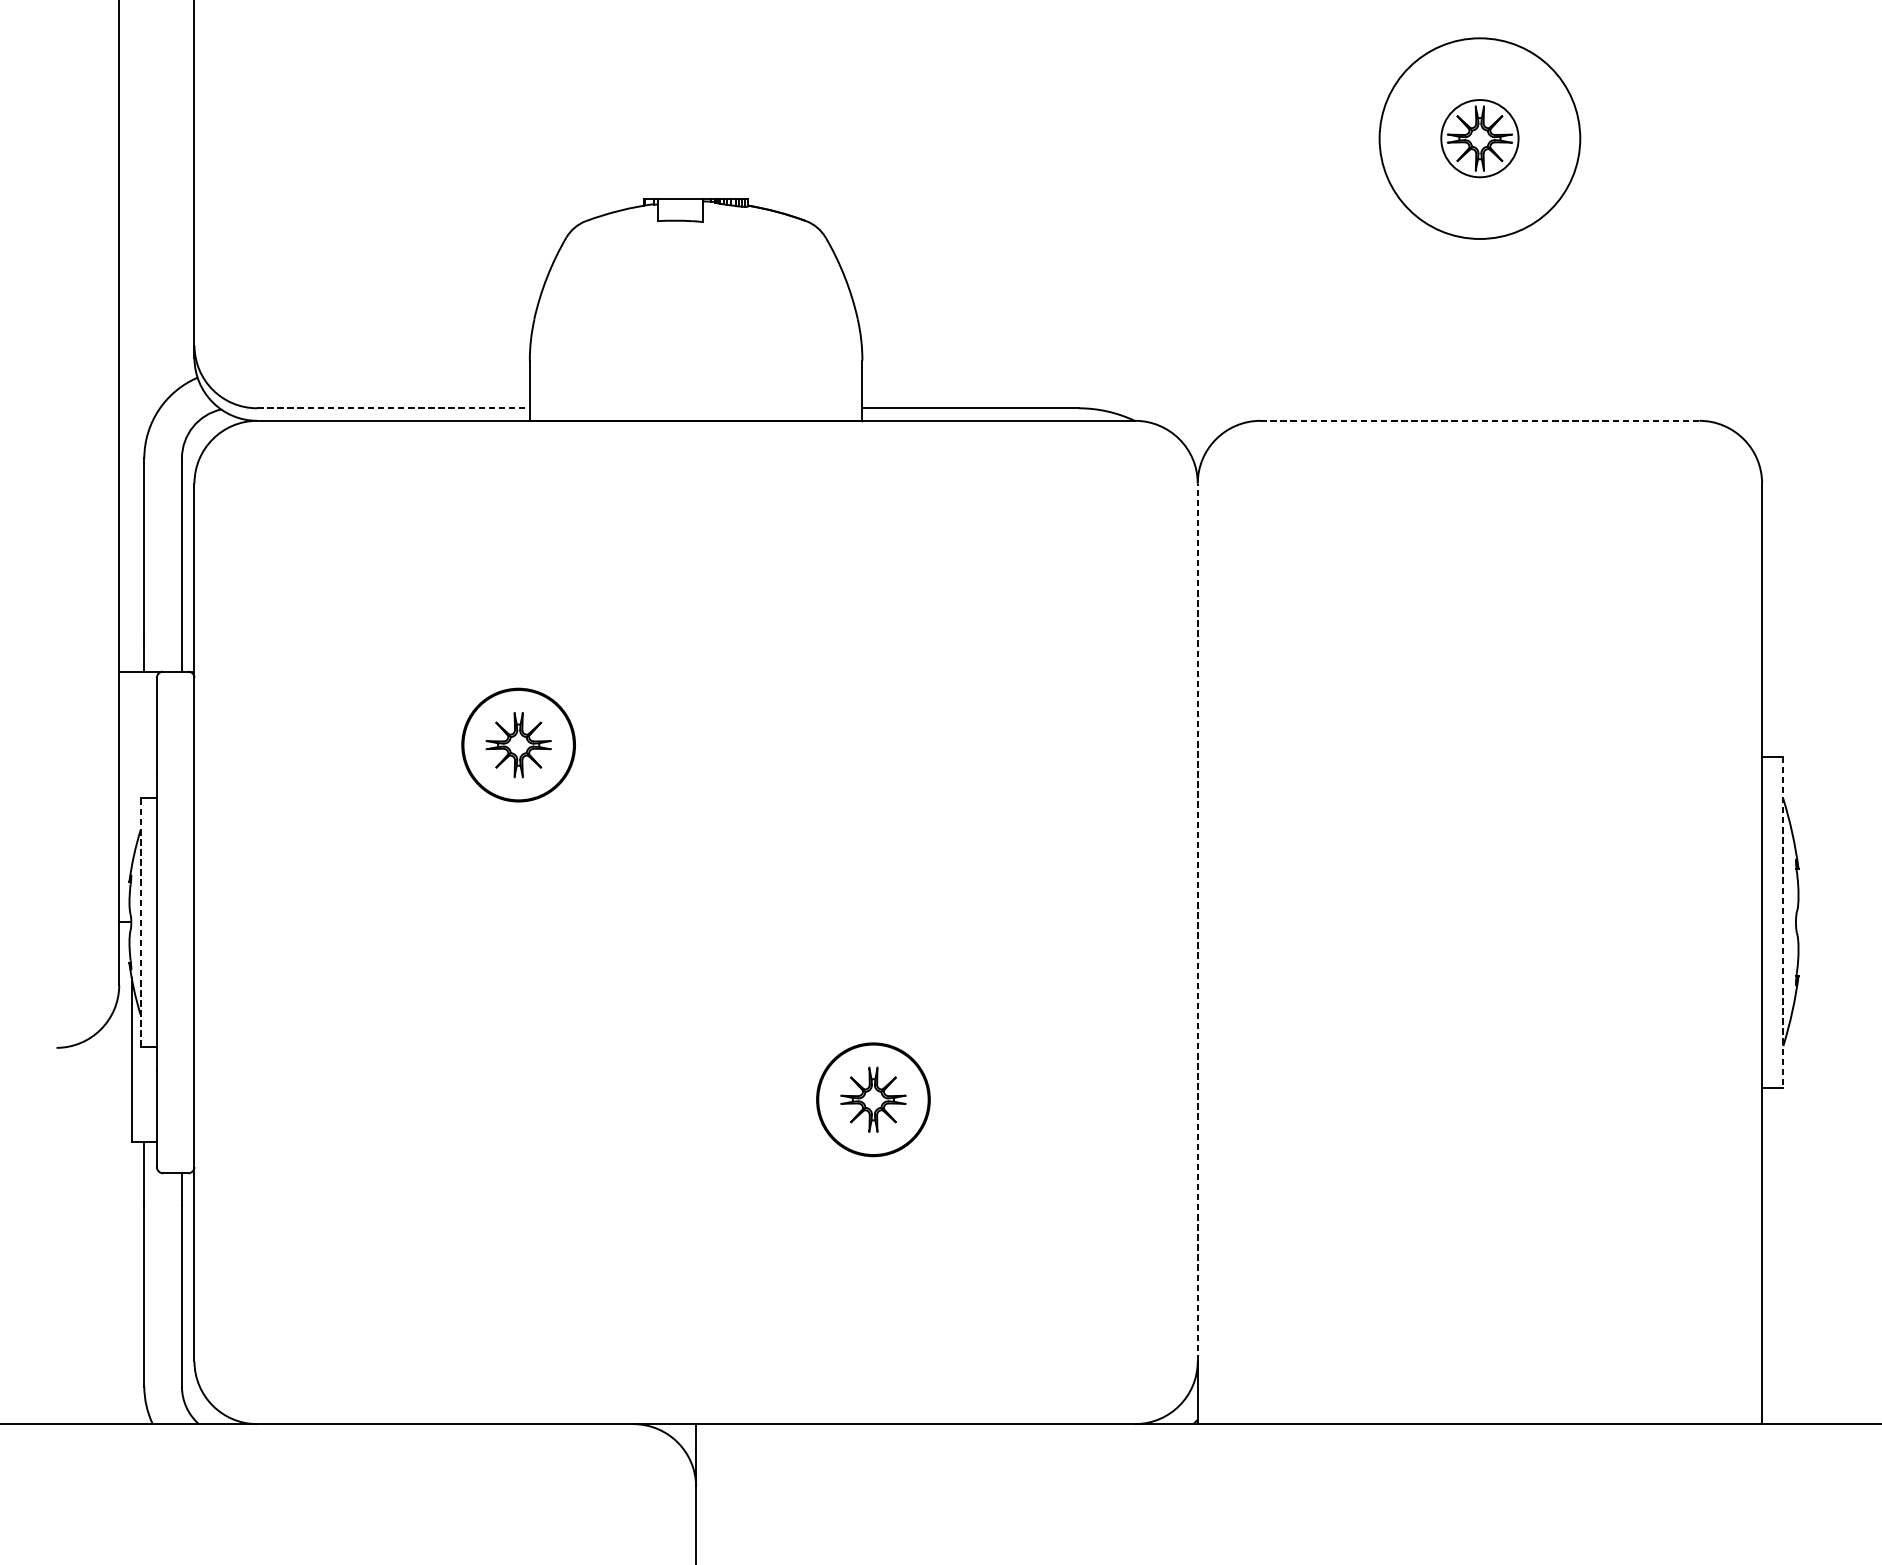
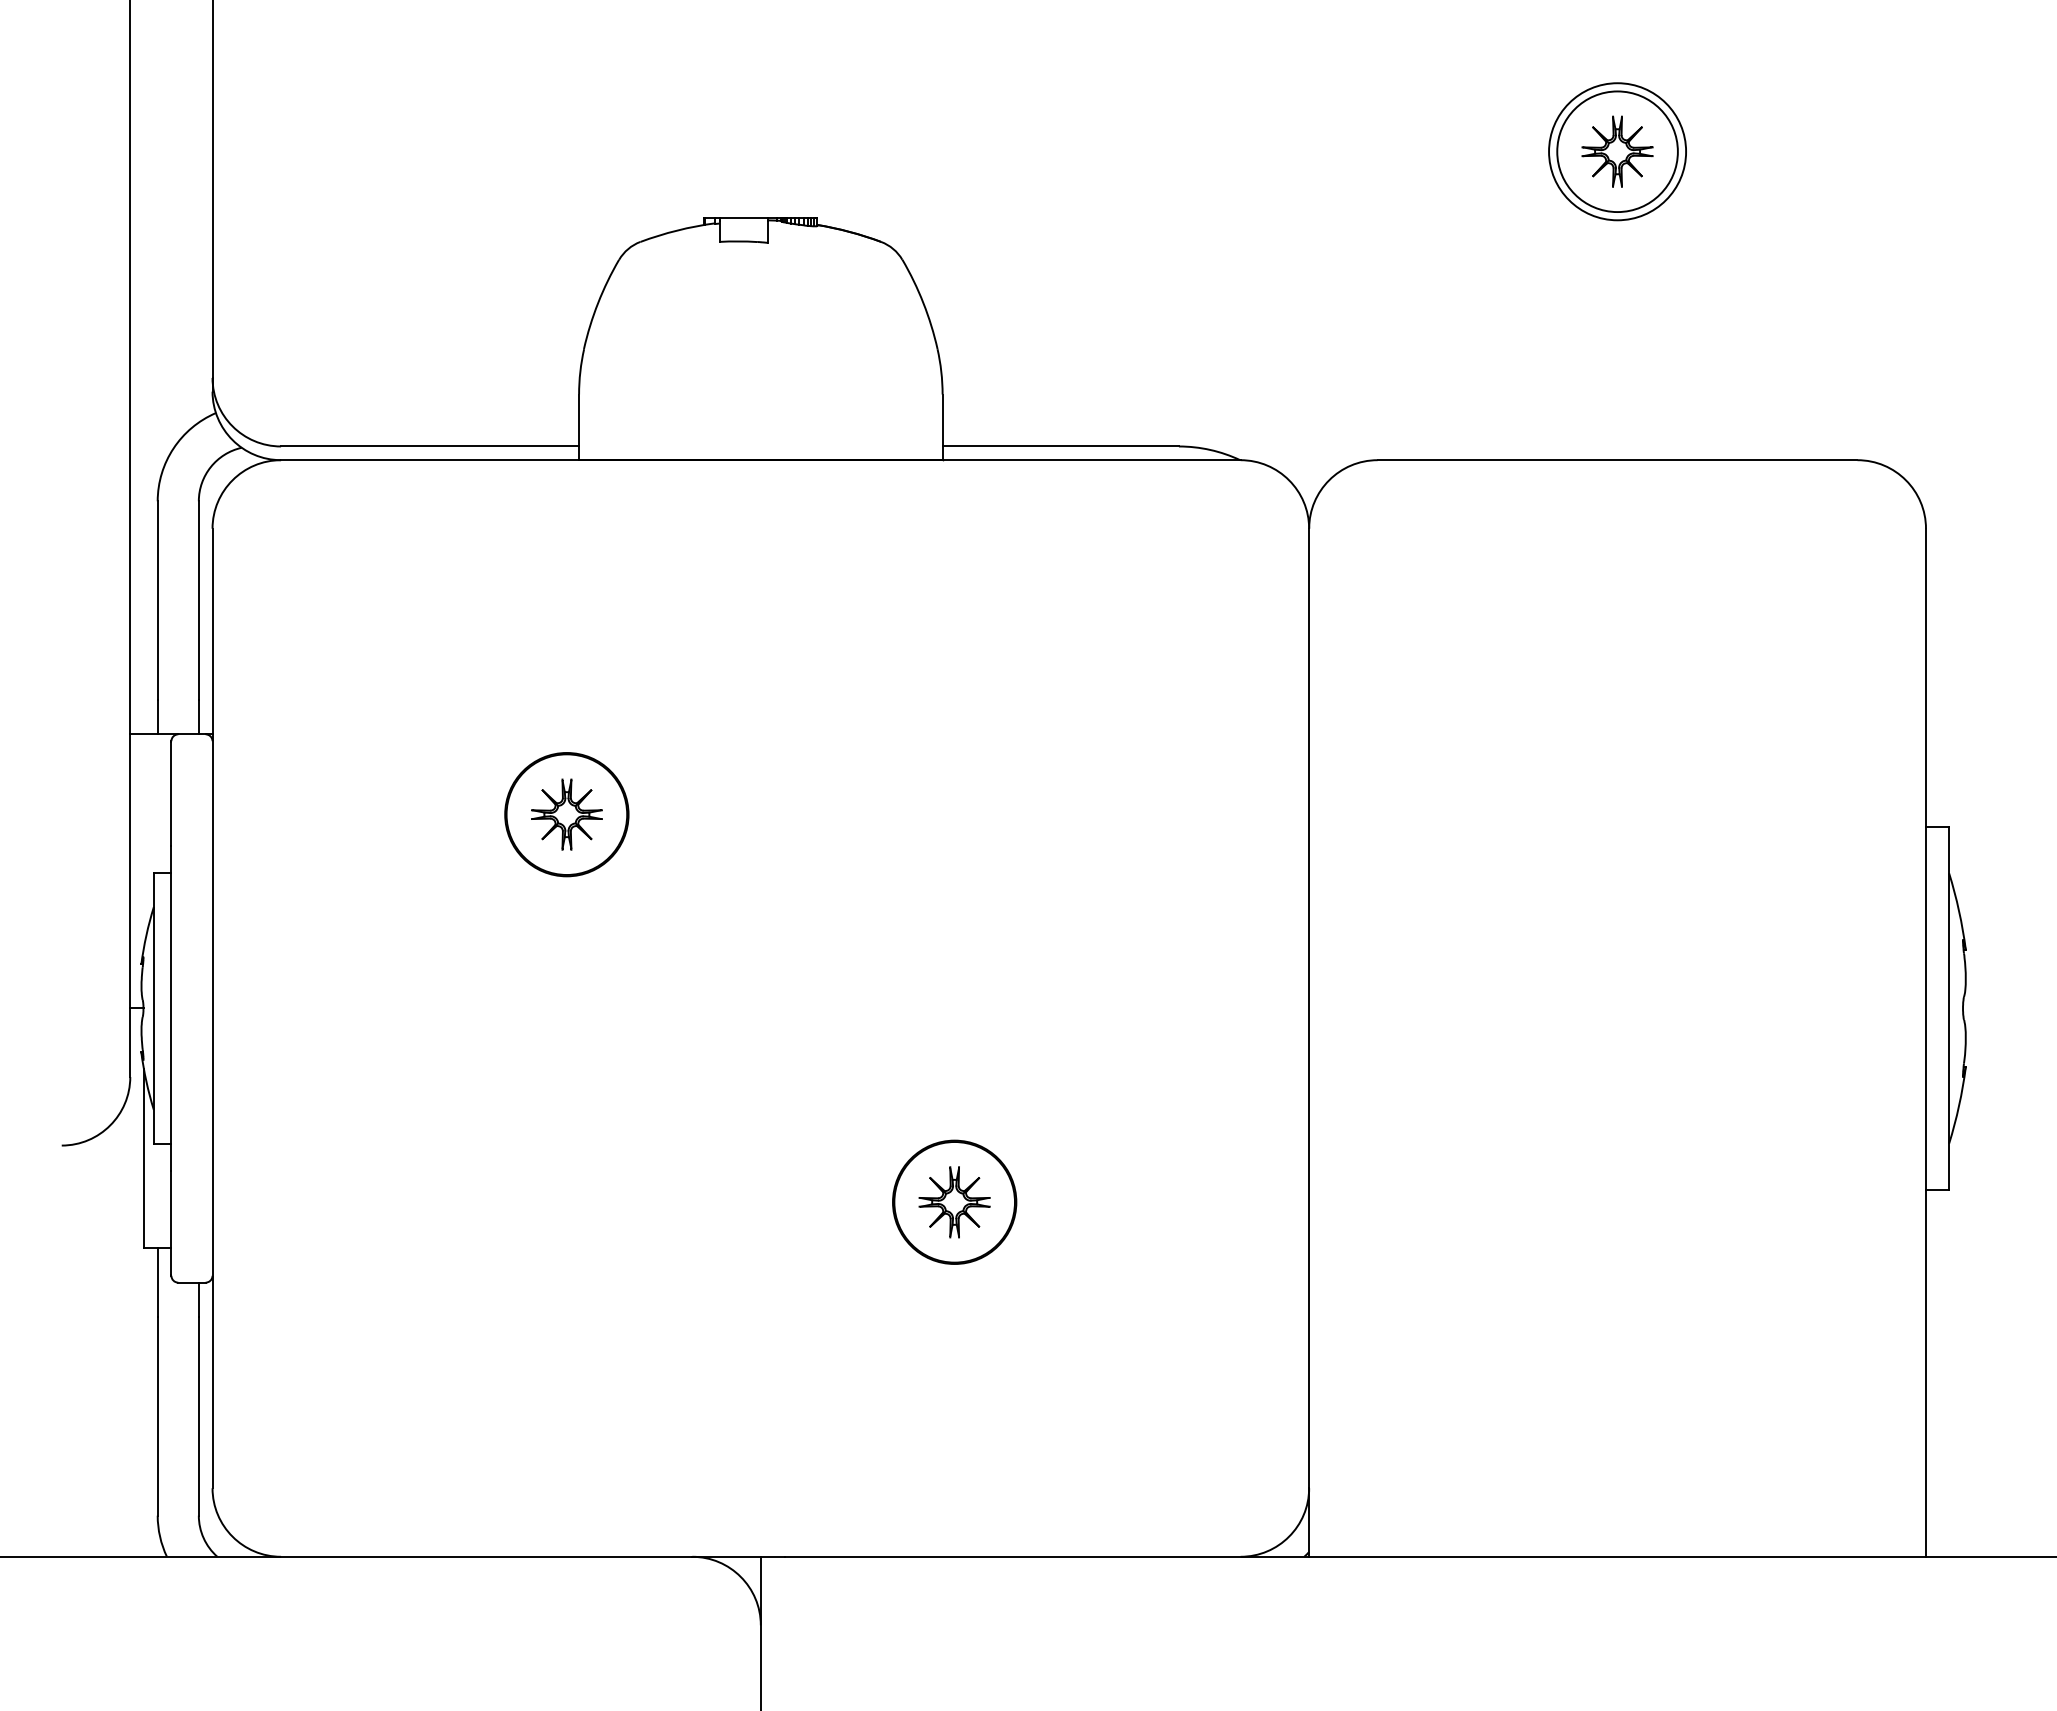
circle: (1479, 138) -> (1617, 151), size x0.62
circle: (1479, 138) -> (1617, 151), size x1.43
line: (393, 408) -> (430, 446), dashed -> solid
line: (1479, 421) -> (1617, 460), dashed -> solid
line: (141, 922) -> (154, 1008), dashed -> solid
line: (1198, 922) -> (1309, 1008), dashed -> solid
line: (1783, 923) -> (1949, 1009), dashed -> solid

